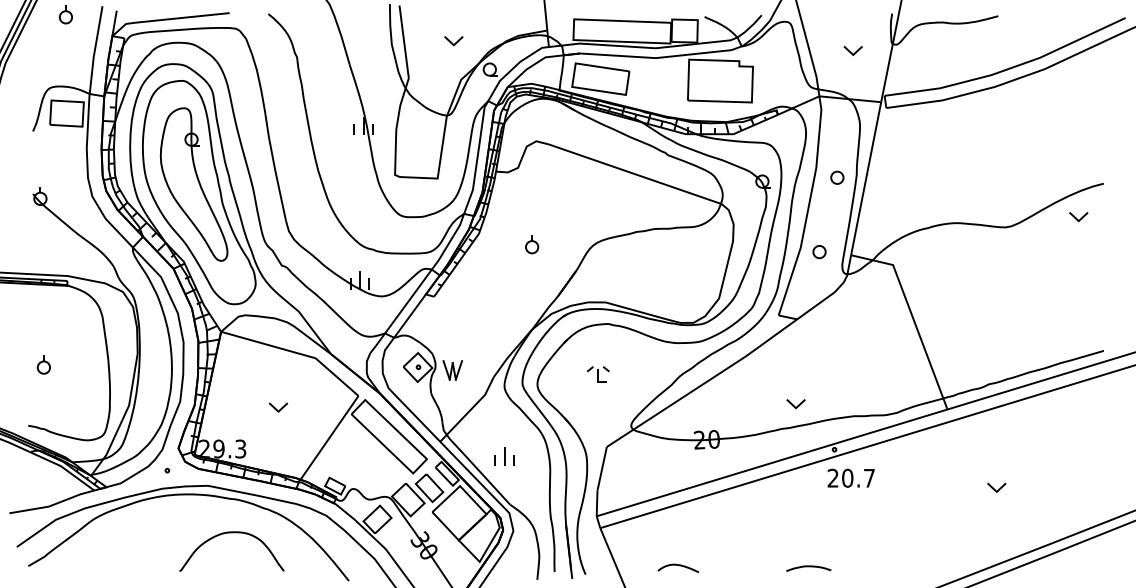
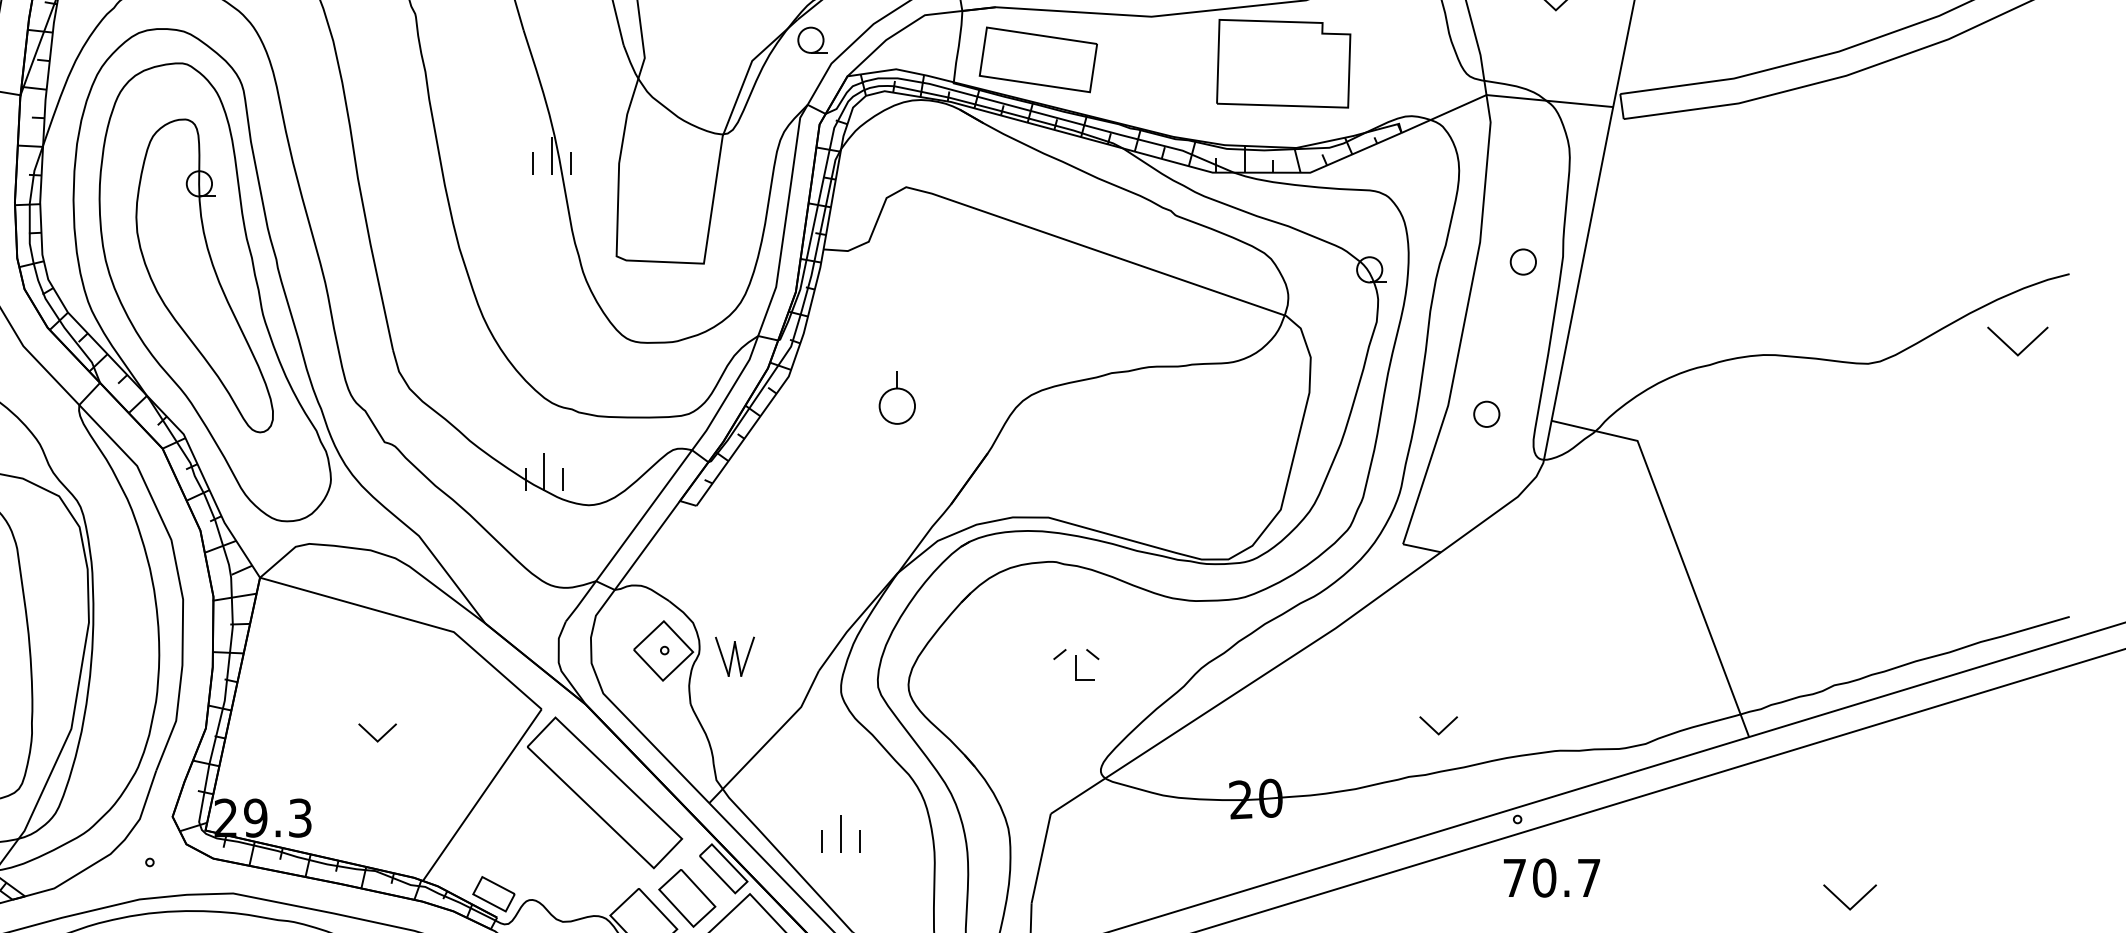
part: (1078, 217) -> (2017, 343), size x1.6
part: (532, 244) -> (898, 398), size x1.4
part: (598, 374) -> (1076, 665), moved
text: (832, 477) -> (1513, 876), 20.7 -> 70.7
part: (996, 487) -> (1849, 896), size x1.4

